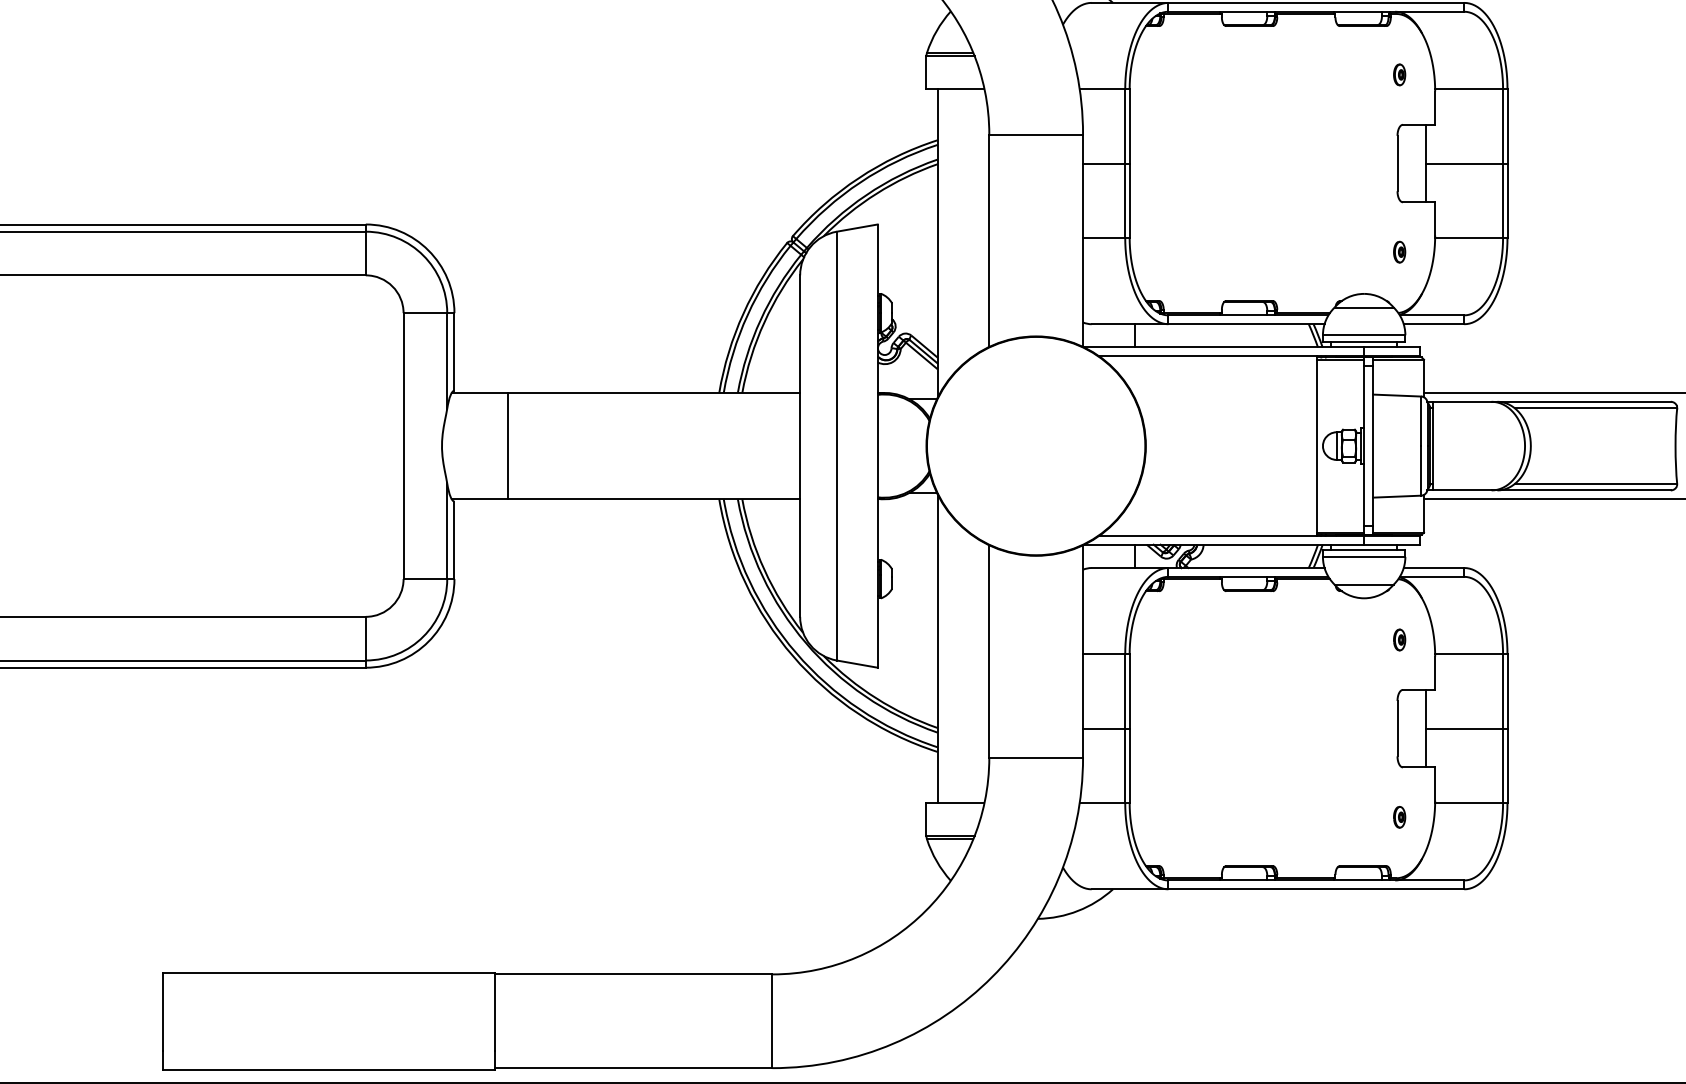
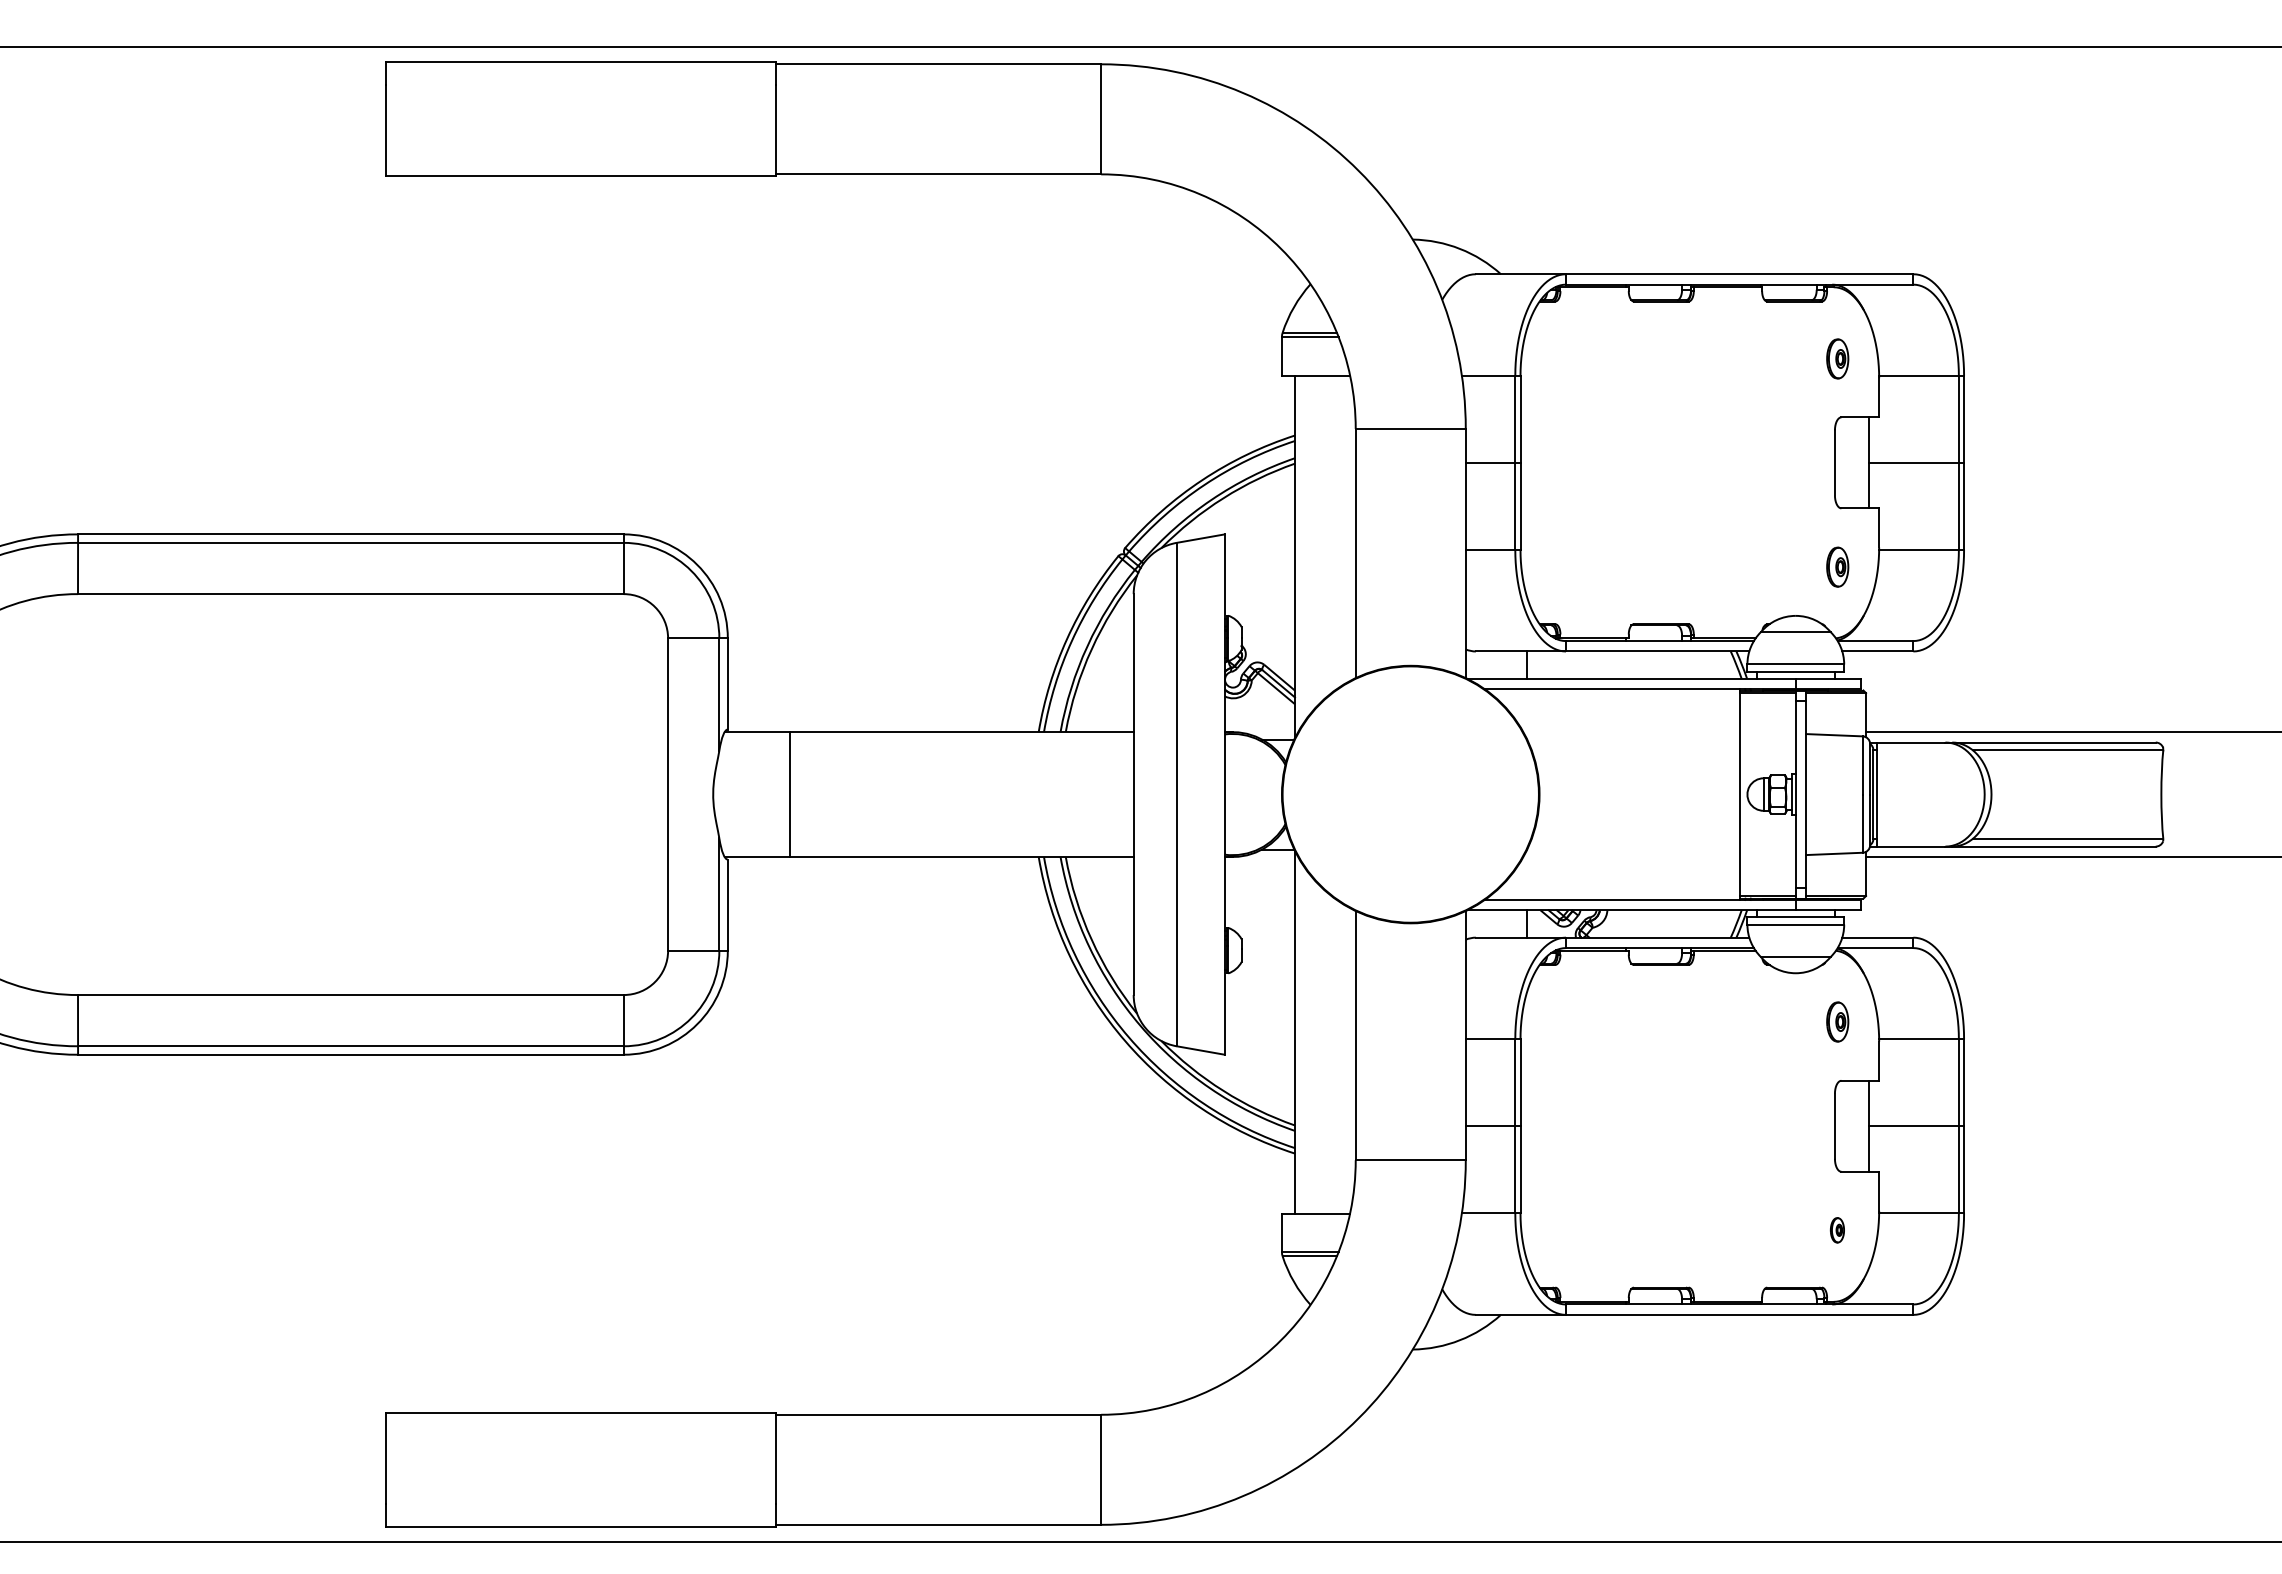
part: (1398, 74) -> (1836, 358), size x1.6
part: (1398, 251) -> (1836, 566), size x1.6
part: (1398, 640) -> (1836, 1022), size x1.6

